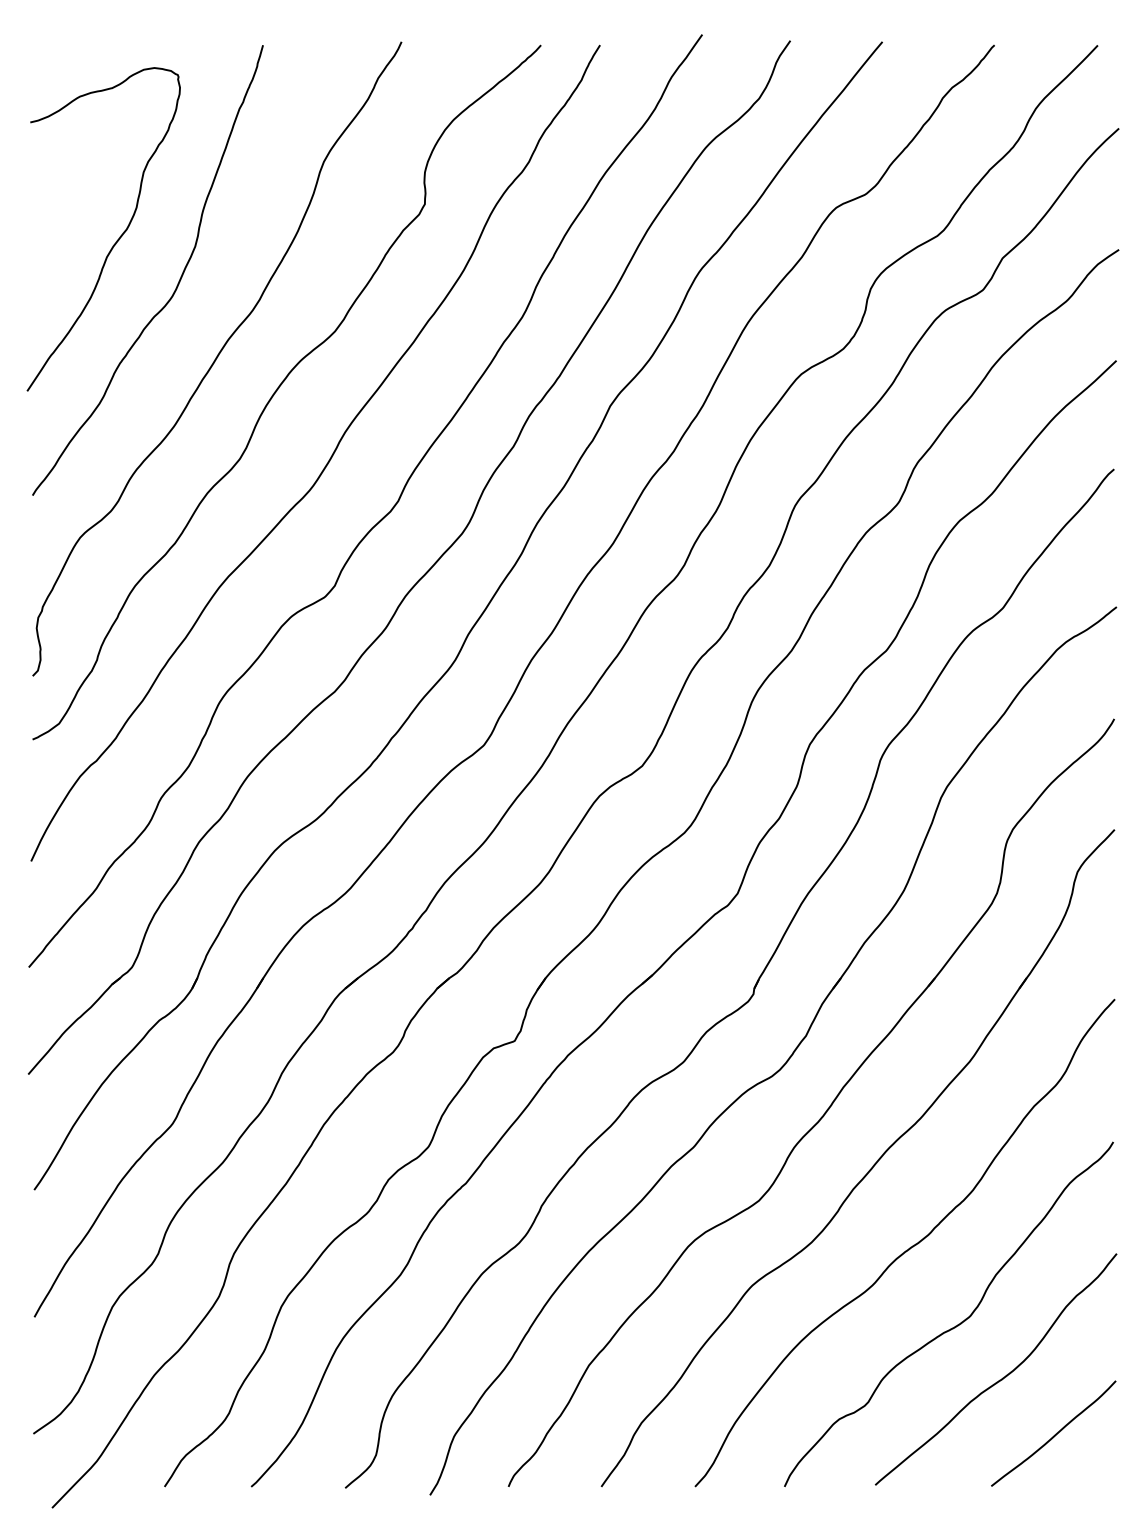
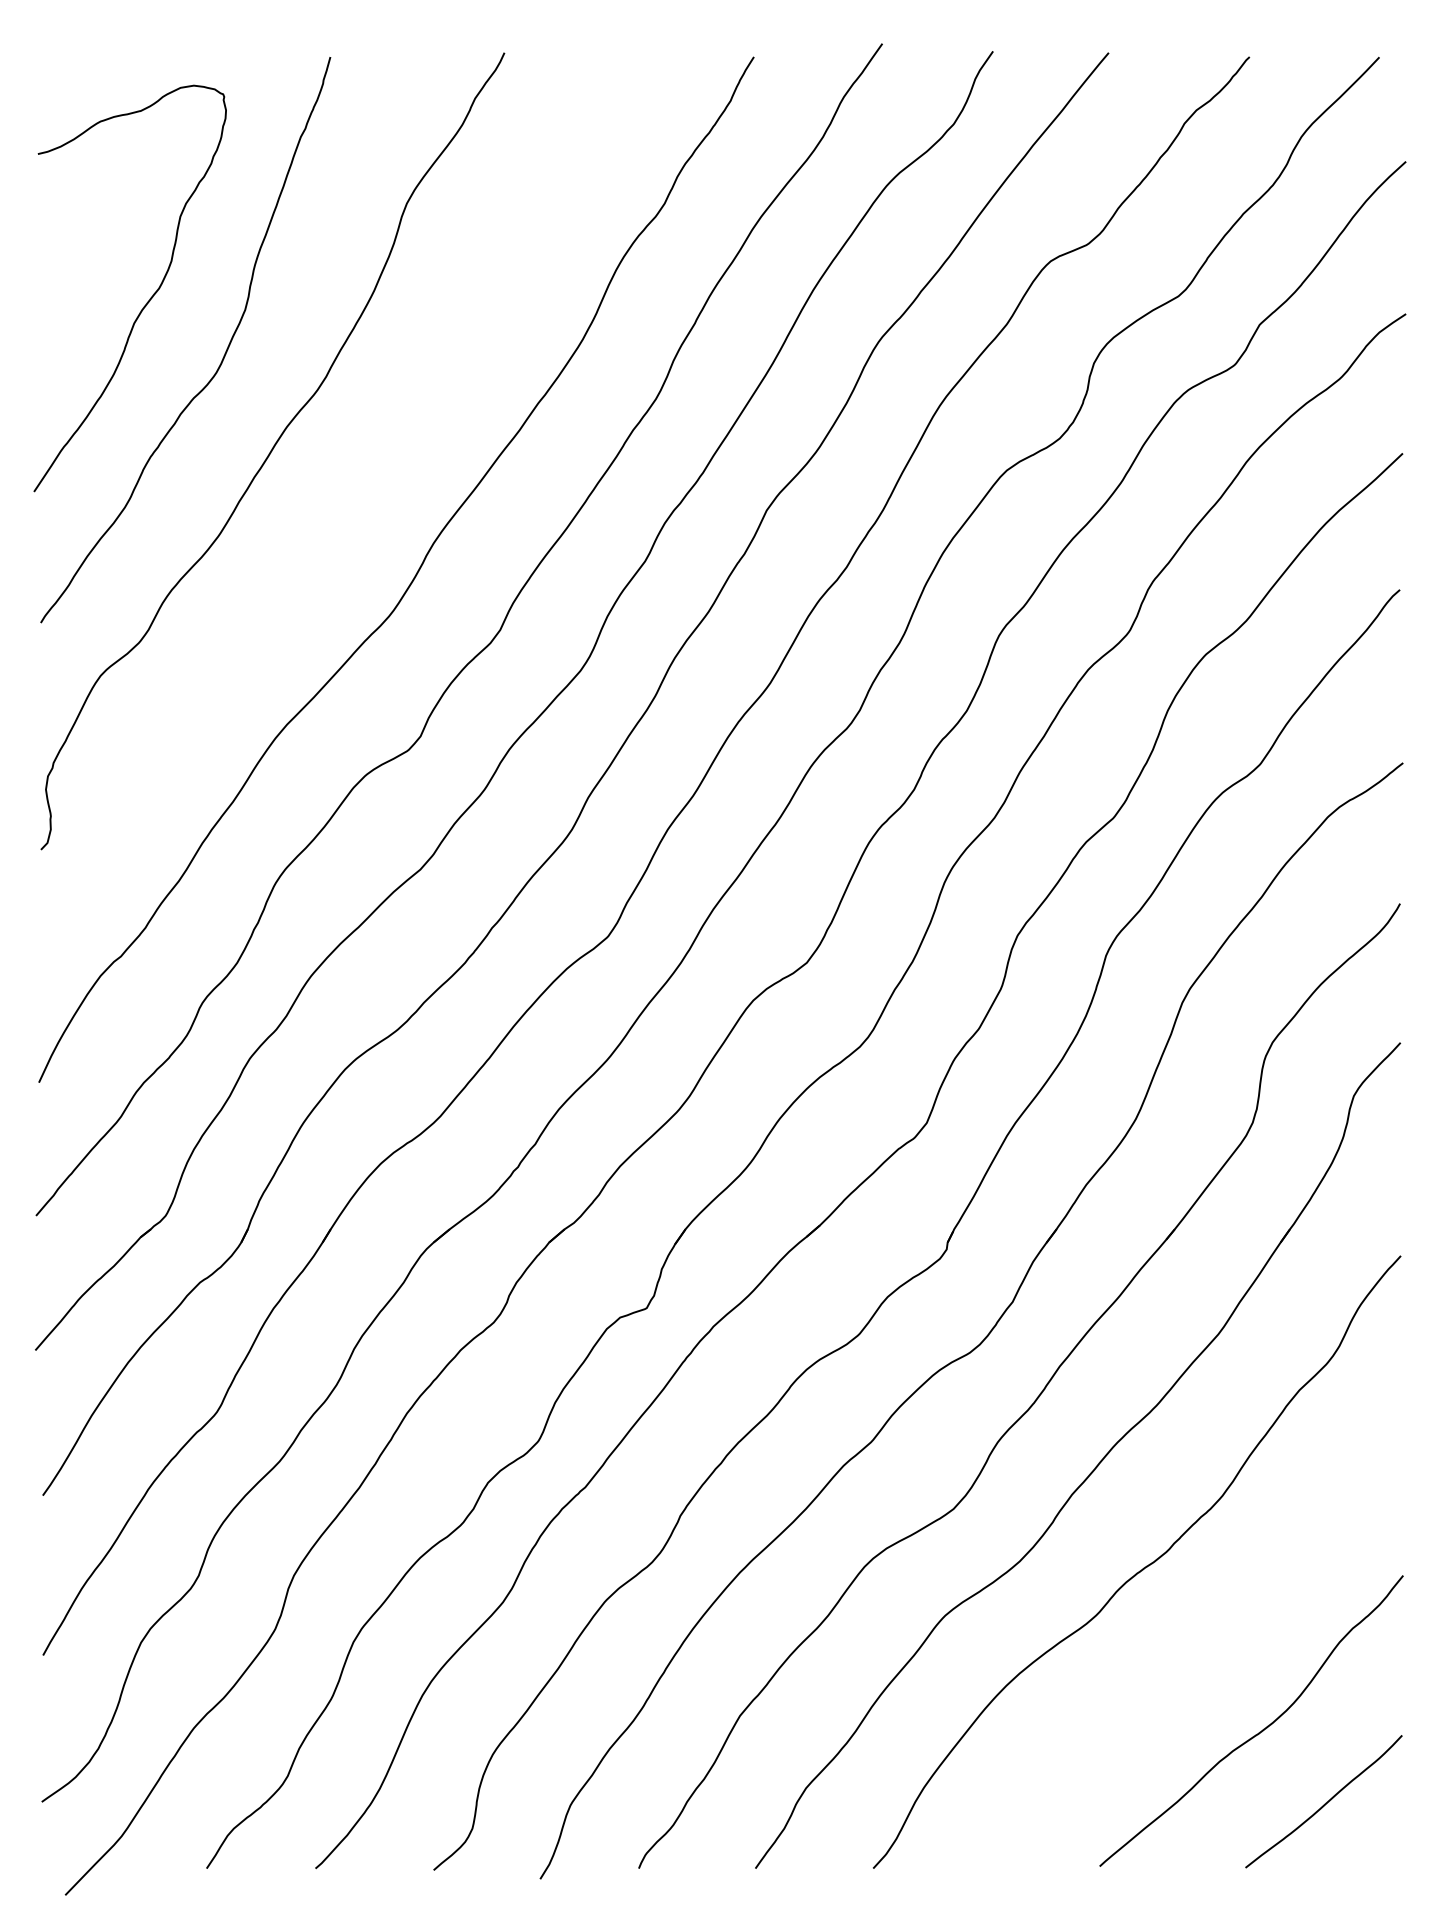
curve: (279, 388) -> (350, 488), removed
curve: (956, 1325) -> (1201, 1665), removed

